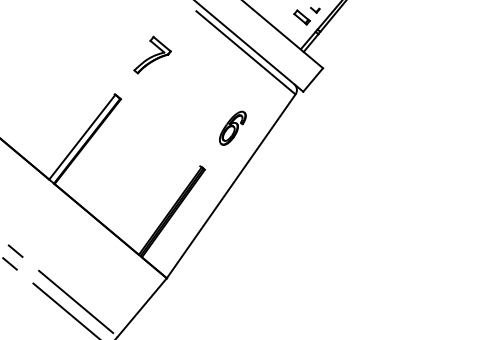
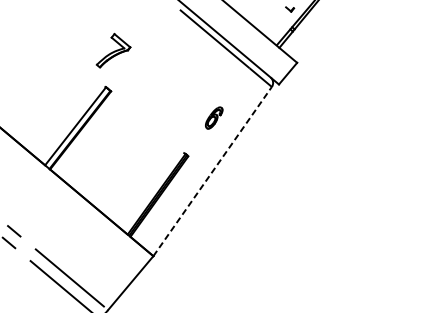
part: (301, 17) -> (277, 16), removed
part: (152, 54) -> (113, 50), moved
part: (232, 127) -> (213, 117), size x0.7
line: (231, 185) -> (212, 170), solid -> dashed

